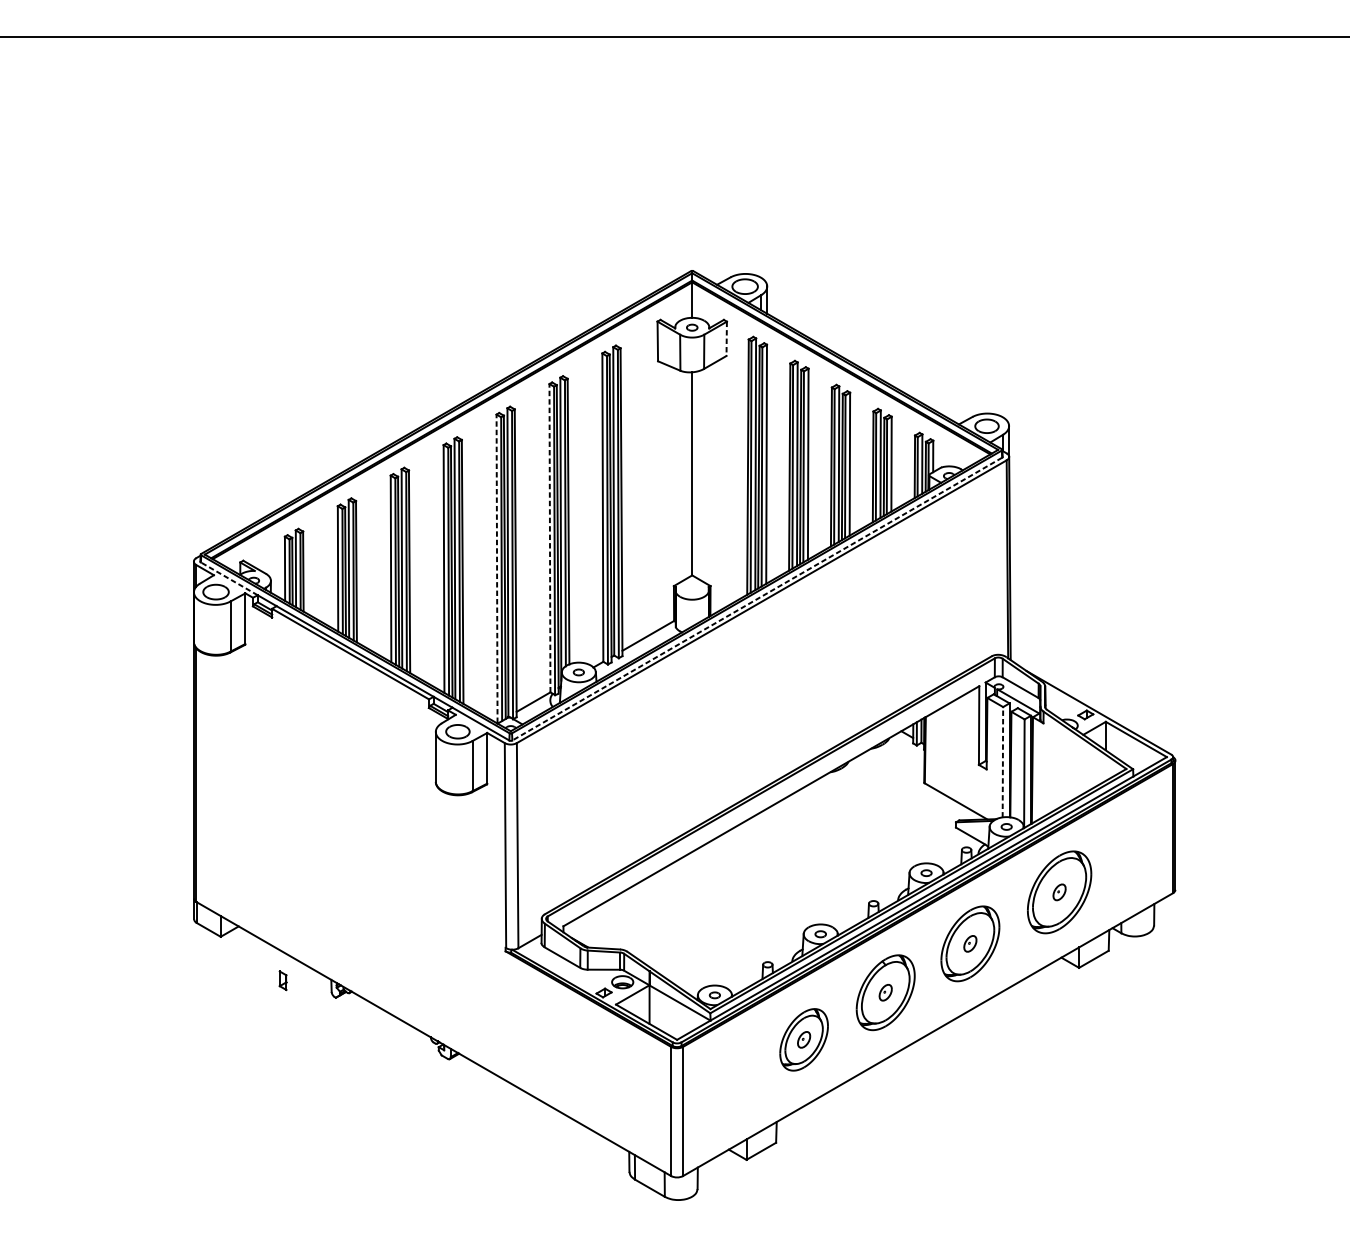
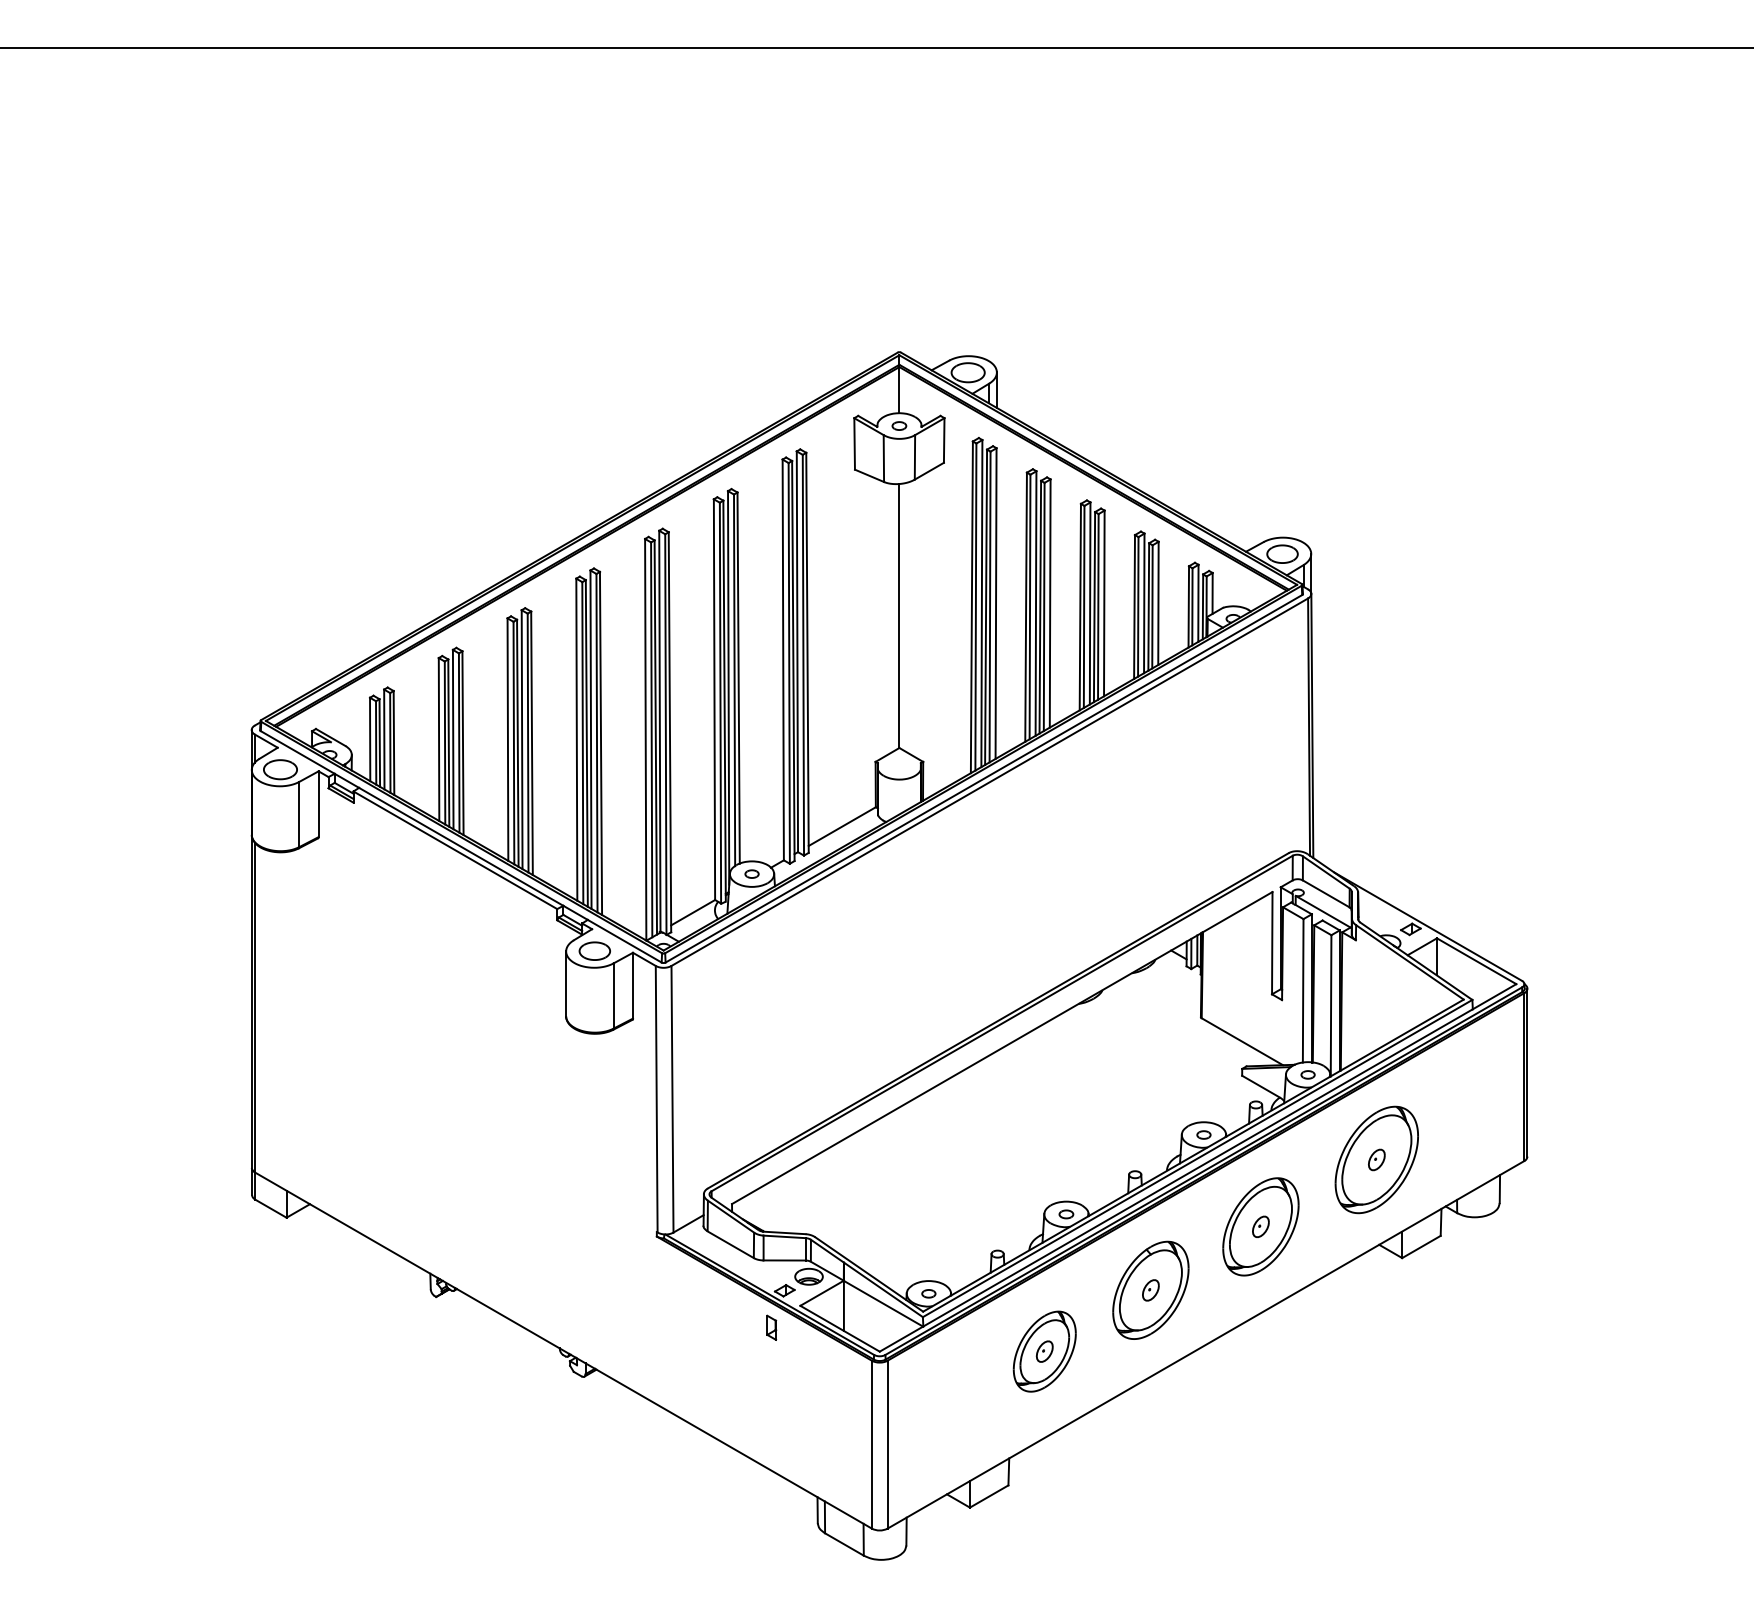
line: (726, 339) -> (944, 441), dashed -> solid
line: (549, 538) -> (714, 699), dashed -> solid
line: (496, 568) -> (645, 738), dashed -> solid
line: (229, 578) -> (297, 752), dashed -> solid
line: (756, 598) -> (983, 778), dashed -> solid
line: (1003, 761) -> (1303, 990), dashed -> solid
part: (282, 980) -> (771, 1327), moved

